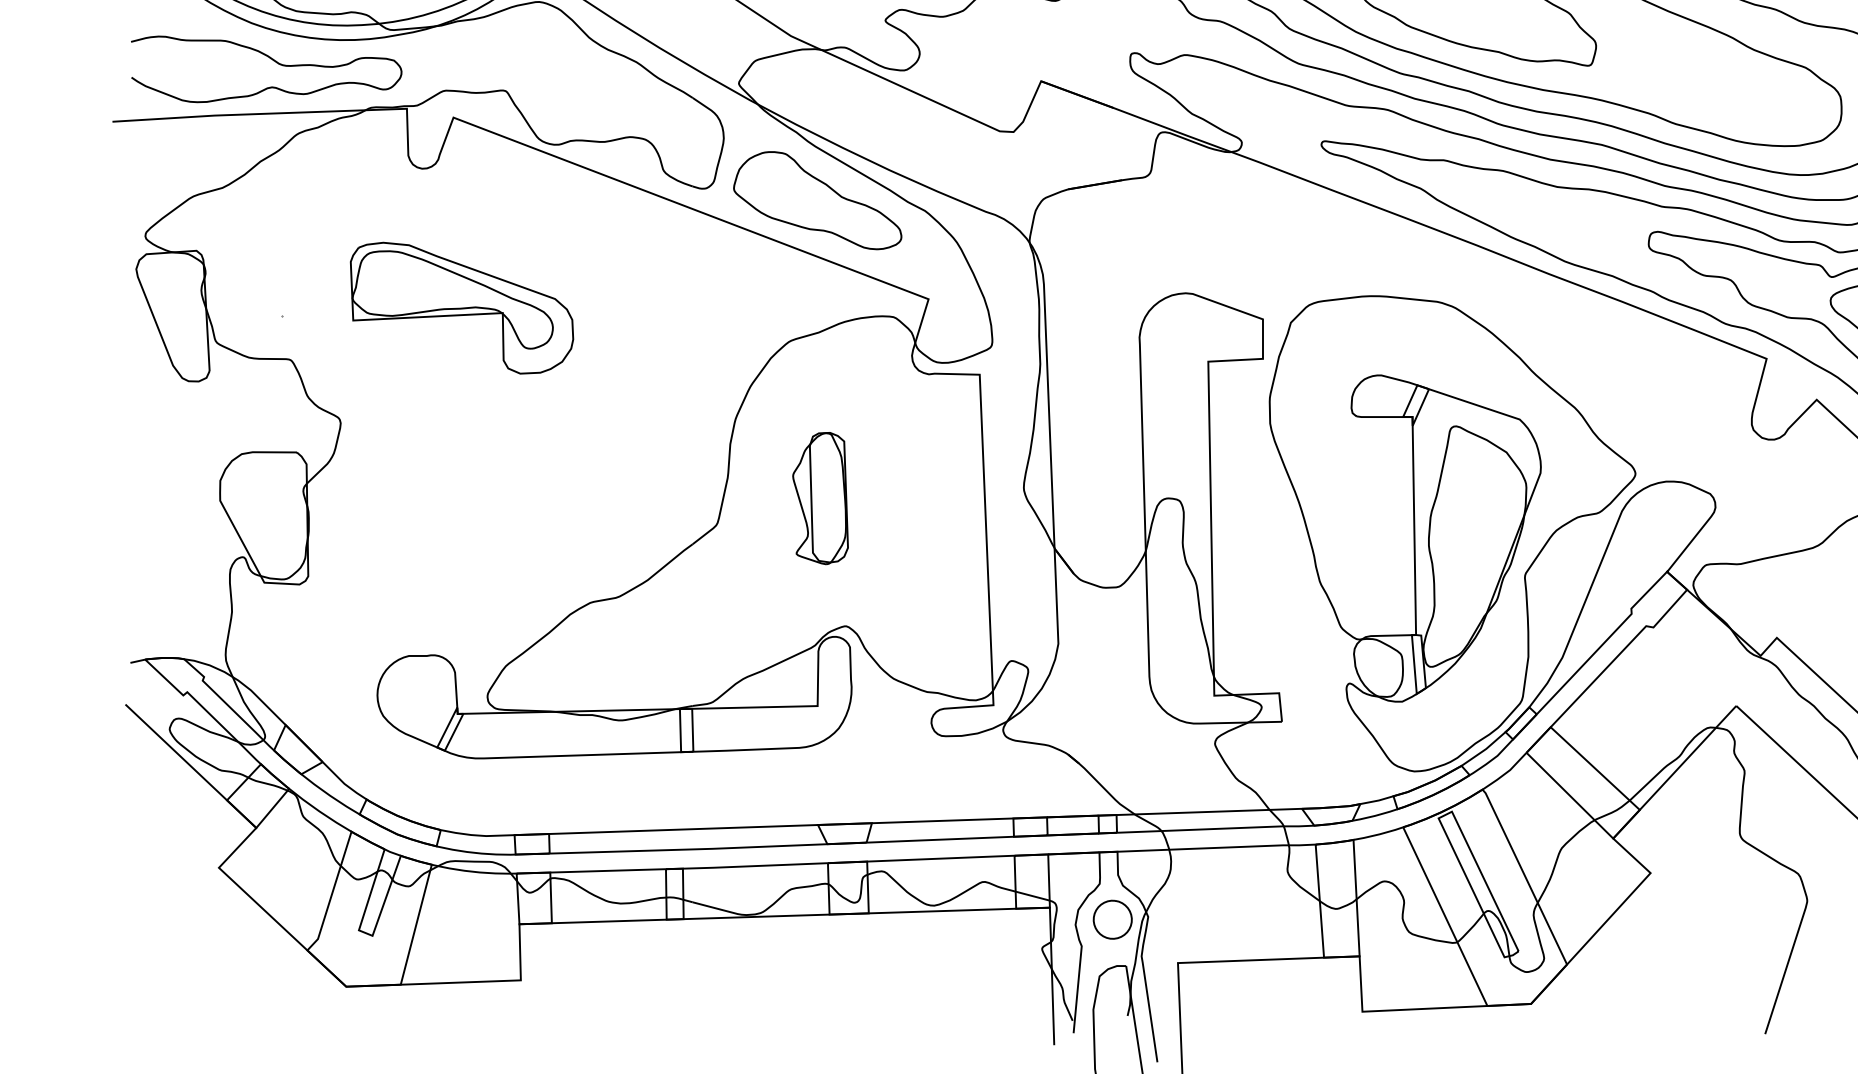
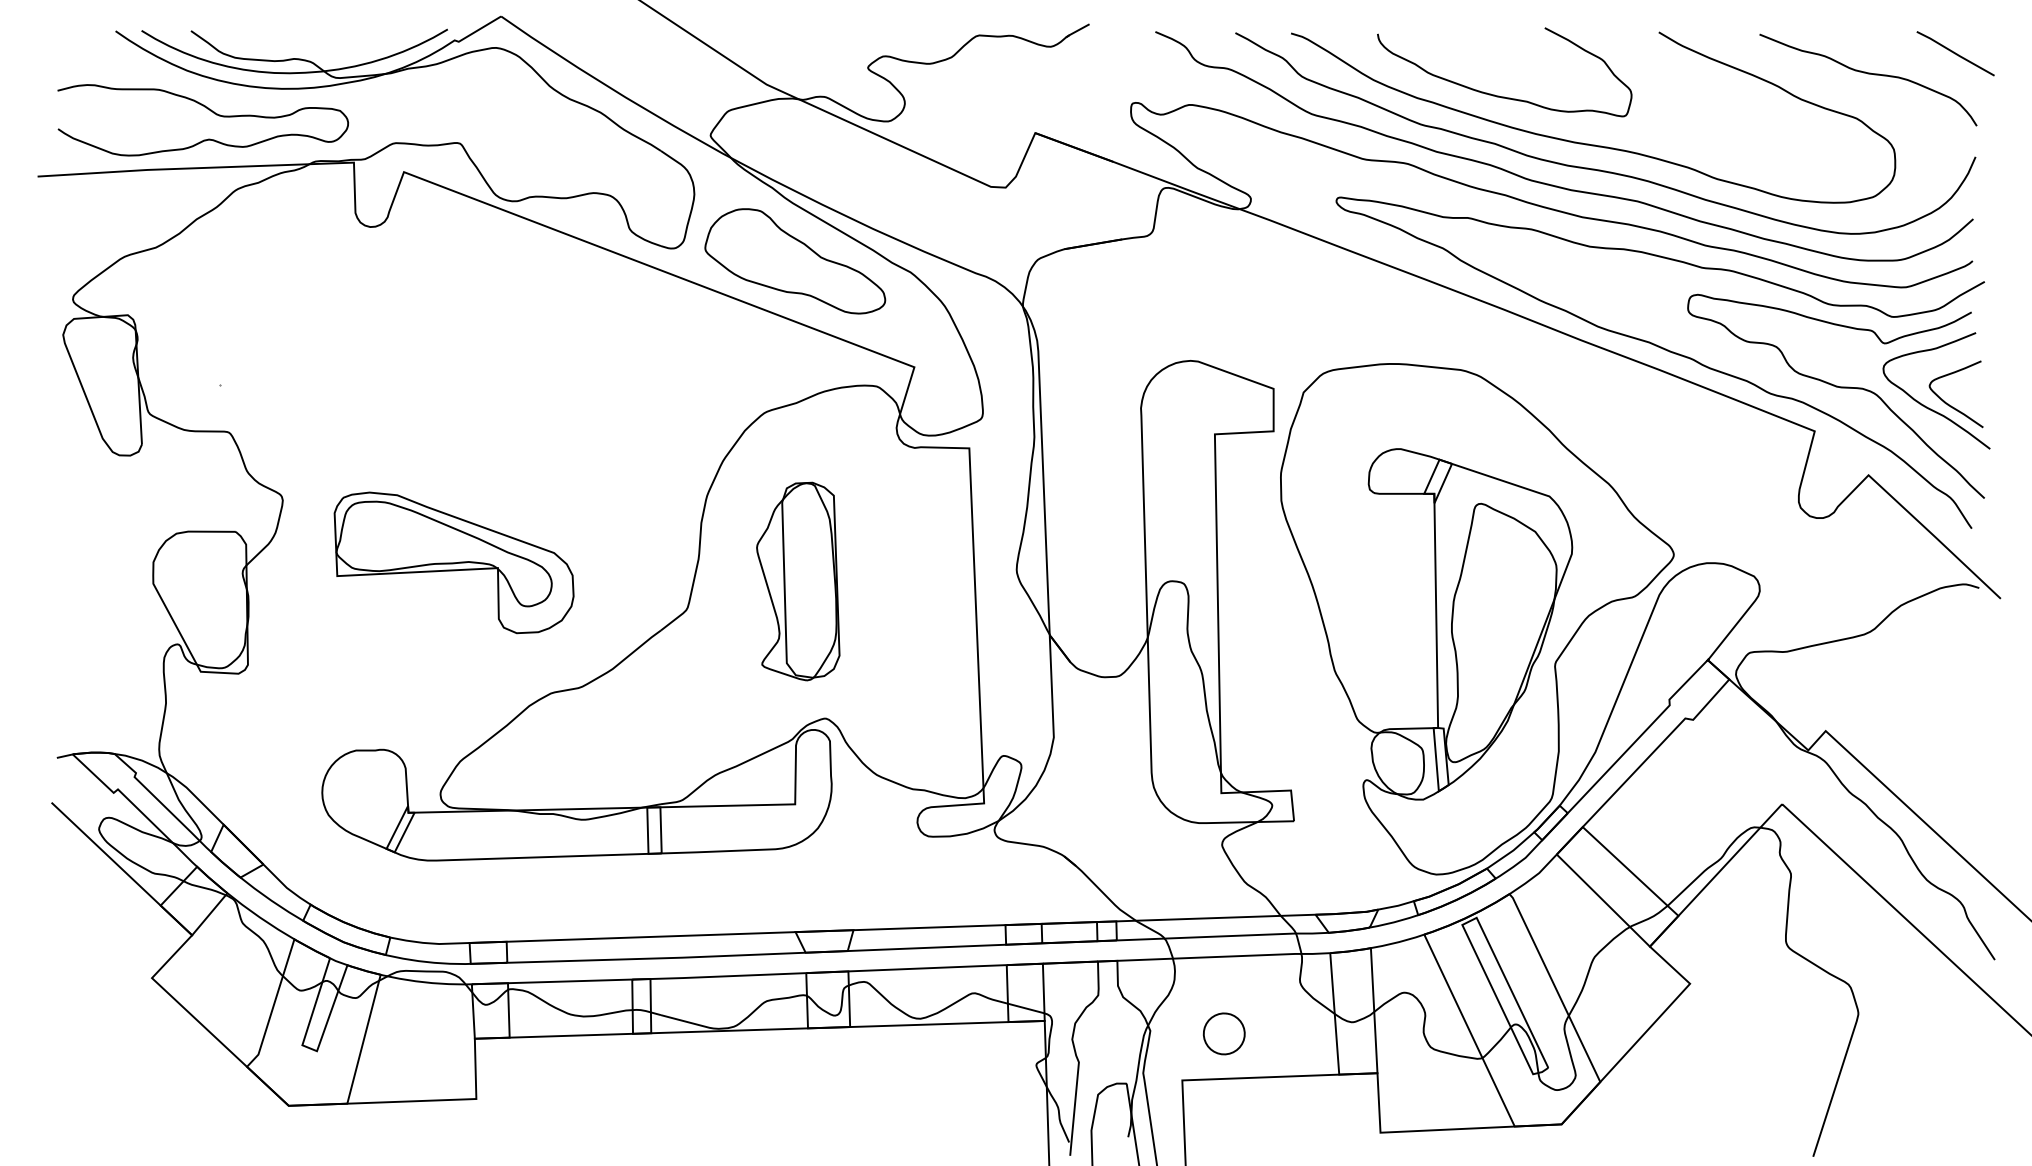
part: (461, 307) -> (453, 562), moved
part: (820, 497) -> (798, 580), size x1.4
part: (1112, 919) -> (1223, 1033), moved

